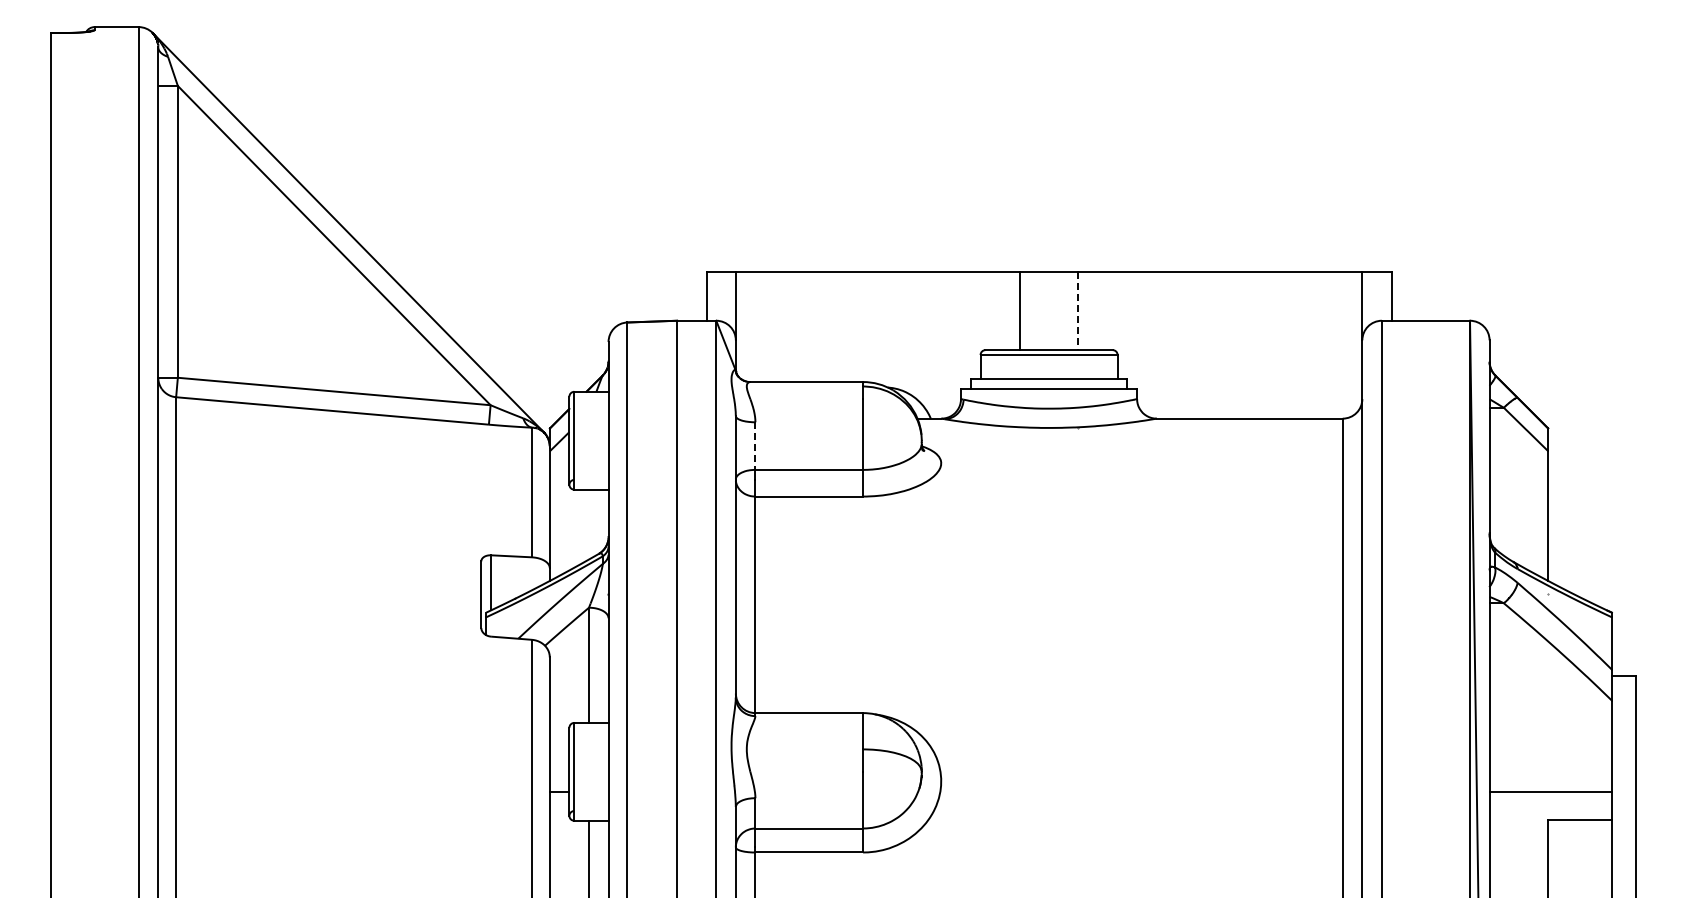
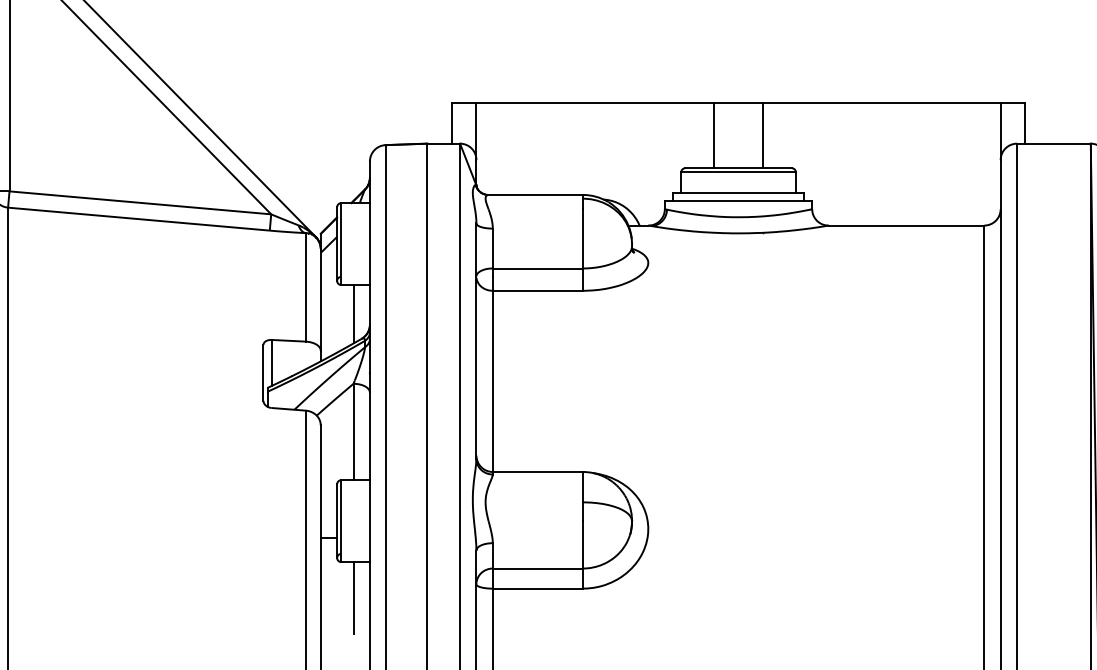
line: (1078, 311) -> (763, 135), dashed -> solid
line: (755, 446) -> (492, 248), dashed -> solid
line: (588, 524) -> (353, 314), added

